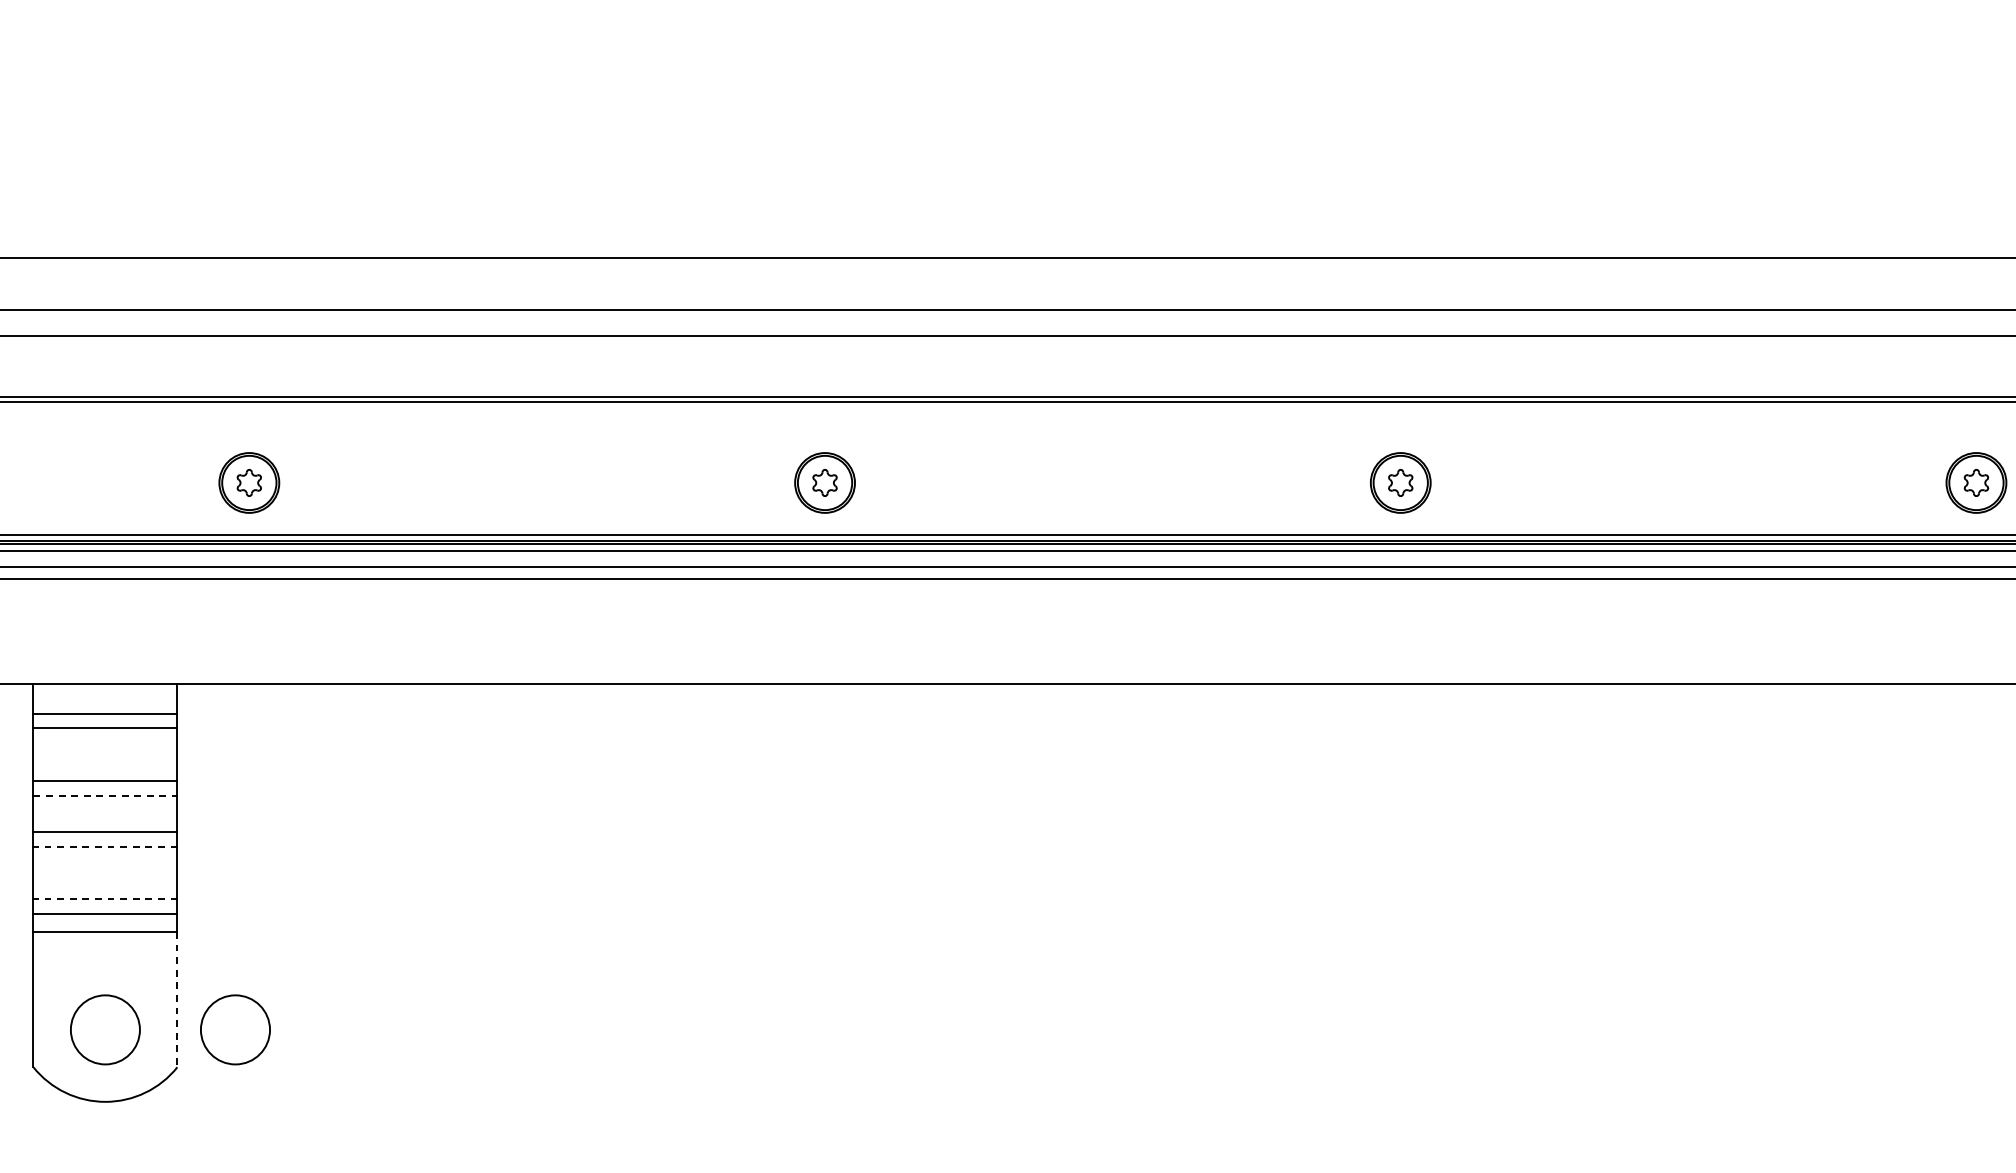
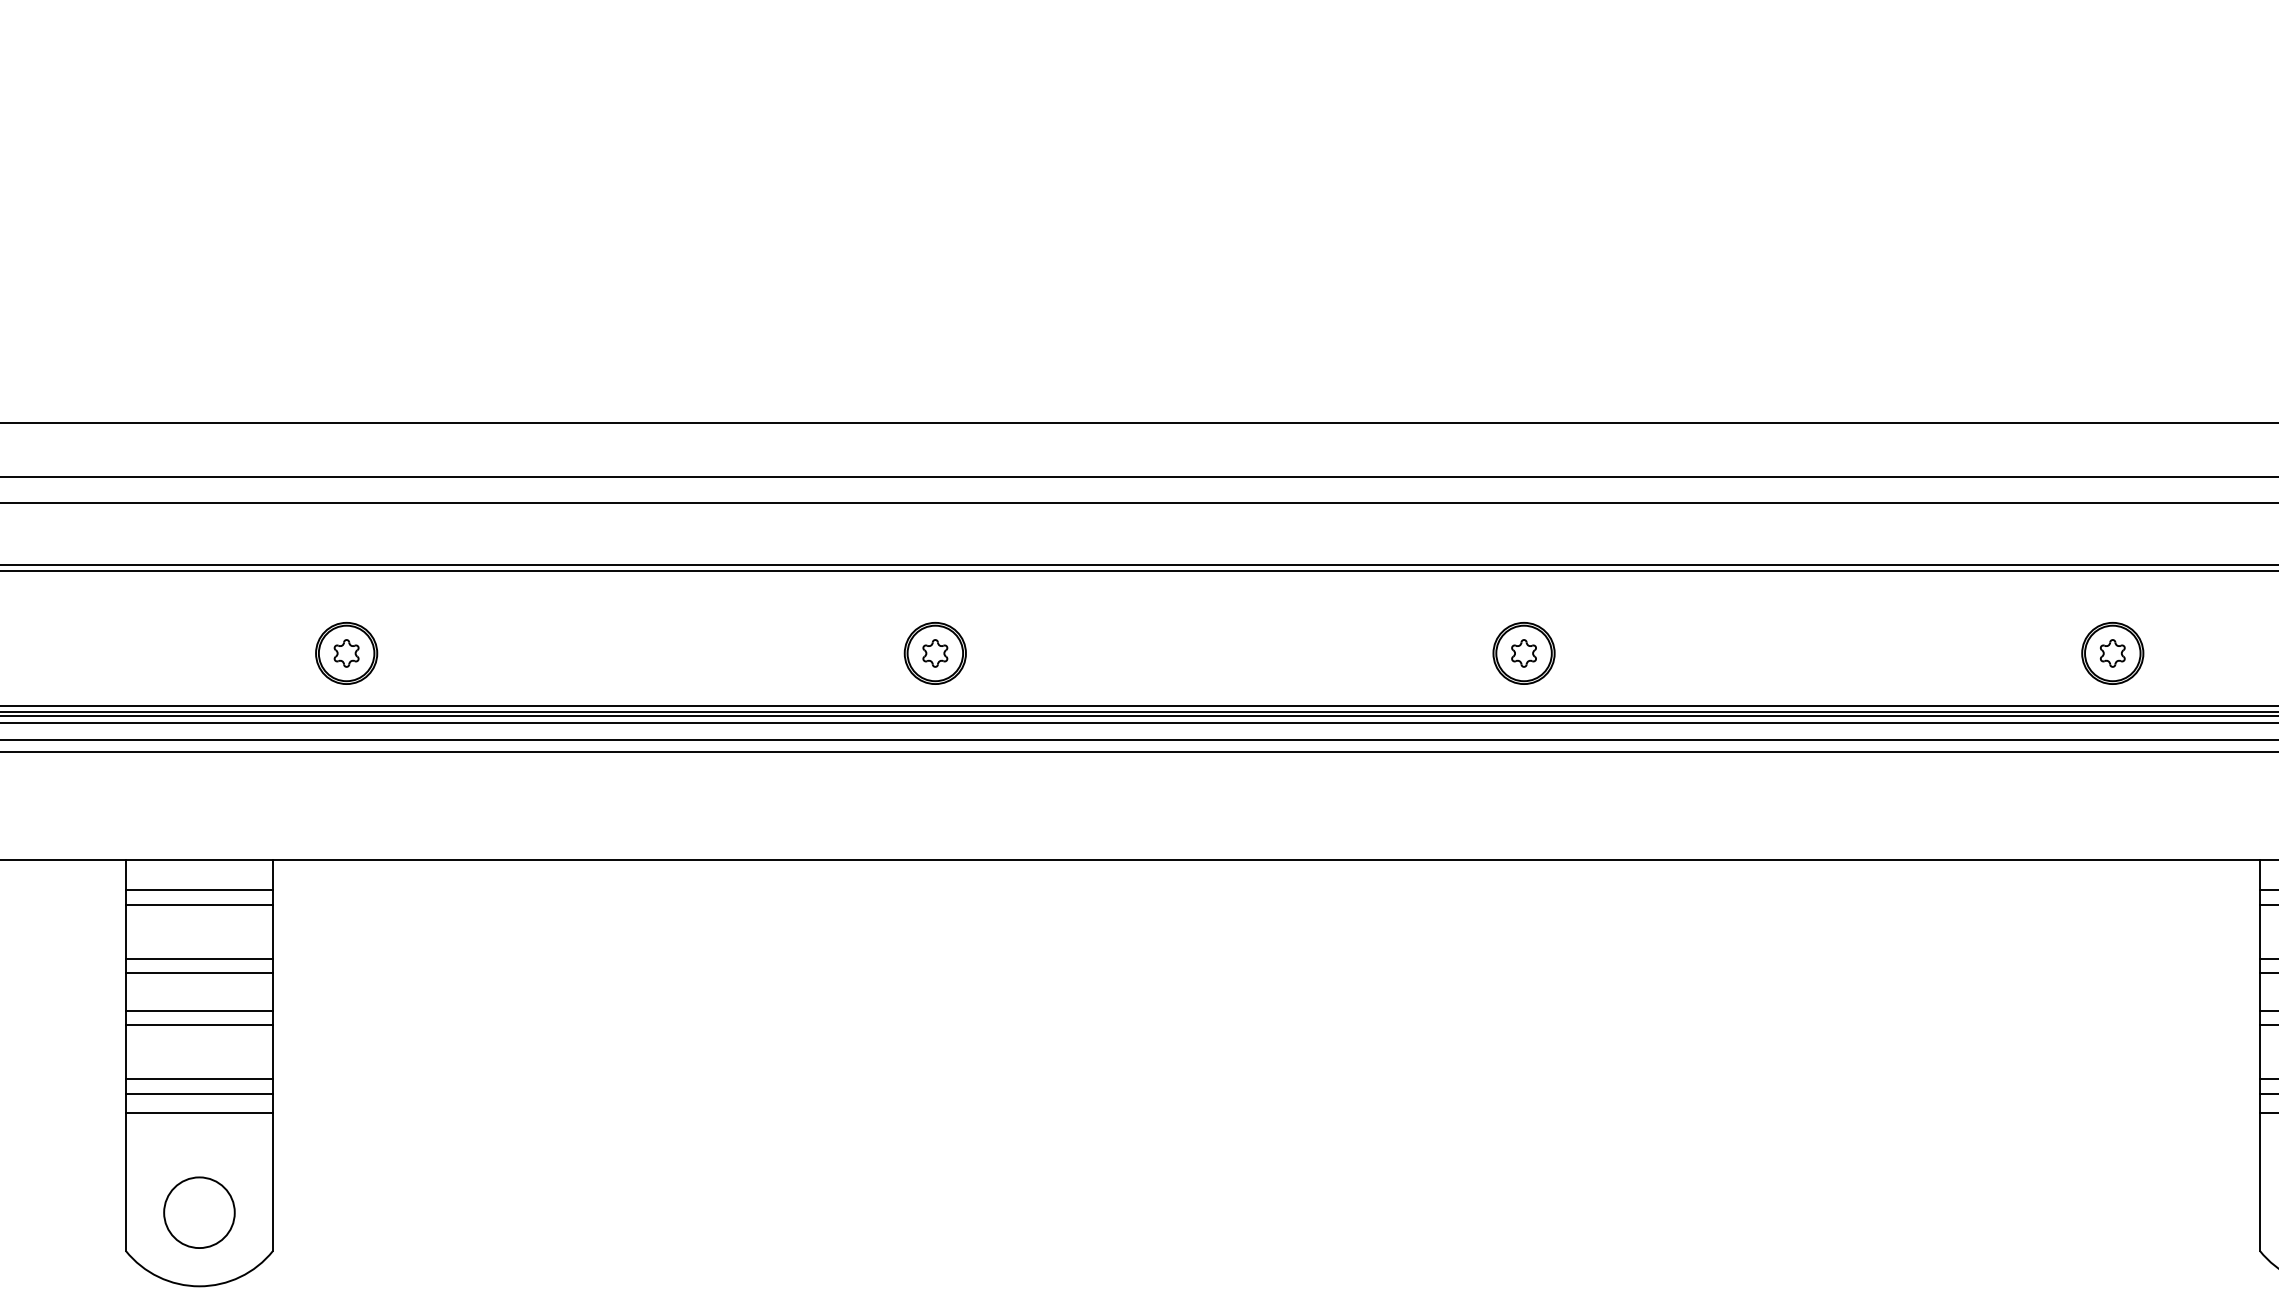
line: (105, 795) -> (199, 973), dashed -> solid
line: (105, 846) -> (199, 1025), dashed -> solid
line: (105, 899) -> (199, 1079), dashed -> solid
line: (177, 1000) -> (273, 1182), dashed -> solid
circle: (235, 1029) -> (332, 1212), removed

